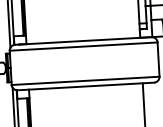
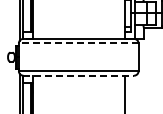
line: (83, 46) -> (78, 43), solid -> dashed
line: (86, 86) -> (79, 75), solid -> dashed

